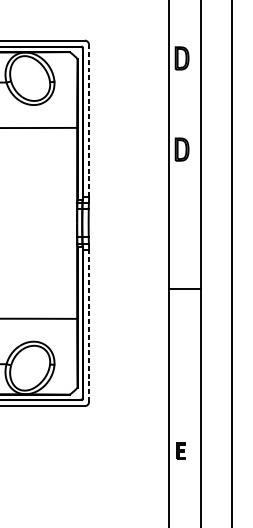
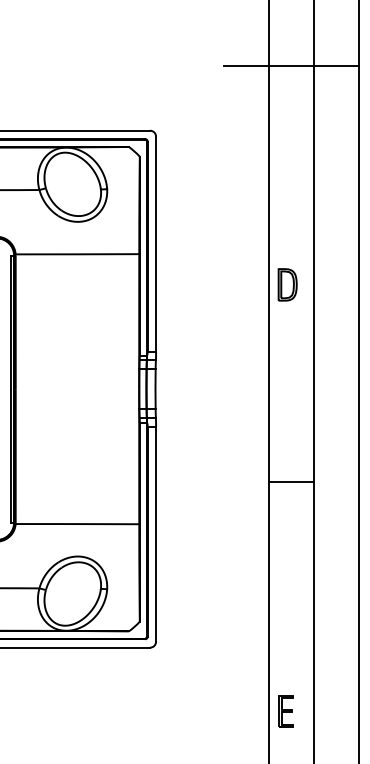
part: (181, 58) -> (287, 155), removed
line: (89, 121) -> (156, 244), dashed -> solid
line: (89, 326) -> (156, 534), dashed -> solid
part: (180, 451) -> (285, 711), size x1.43

